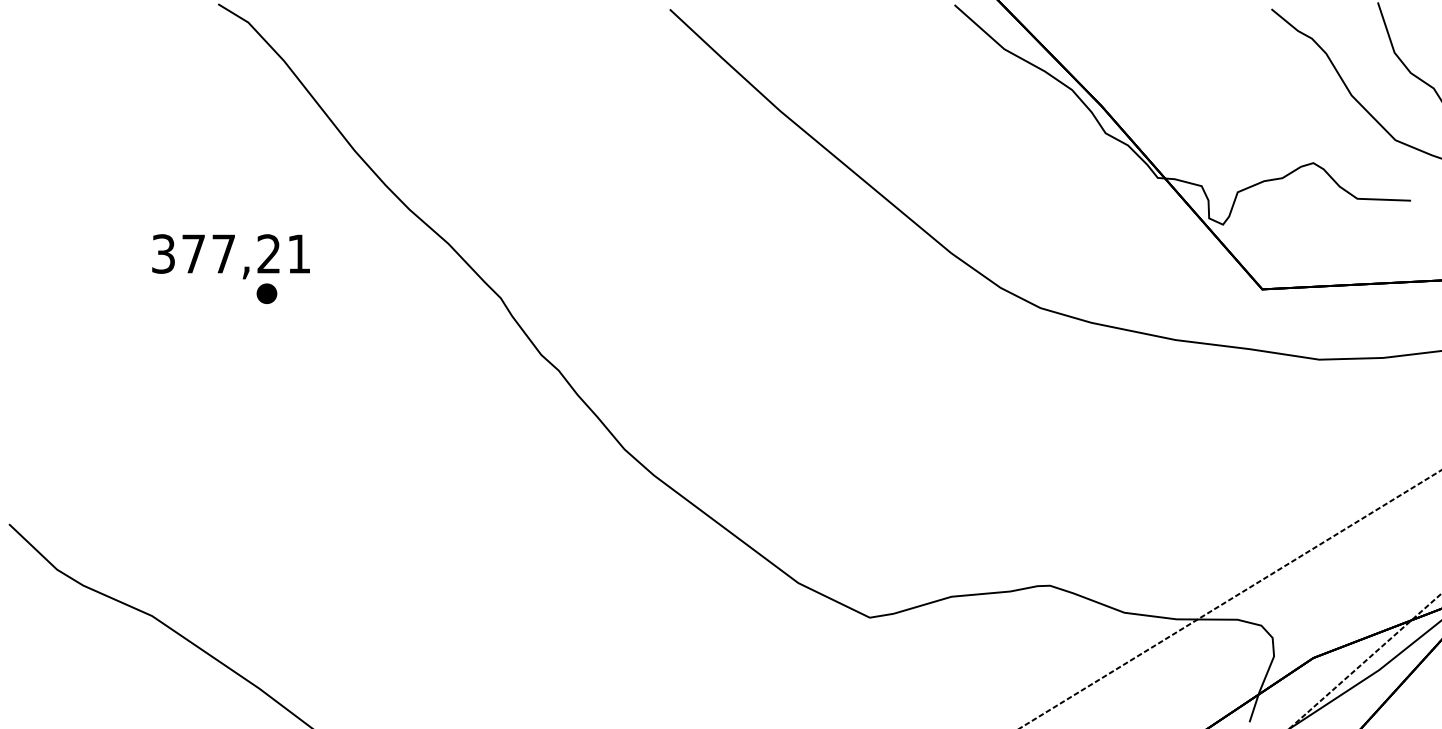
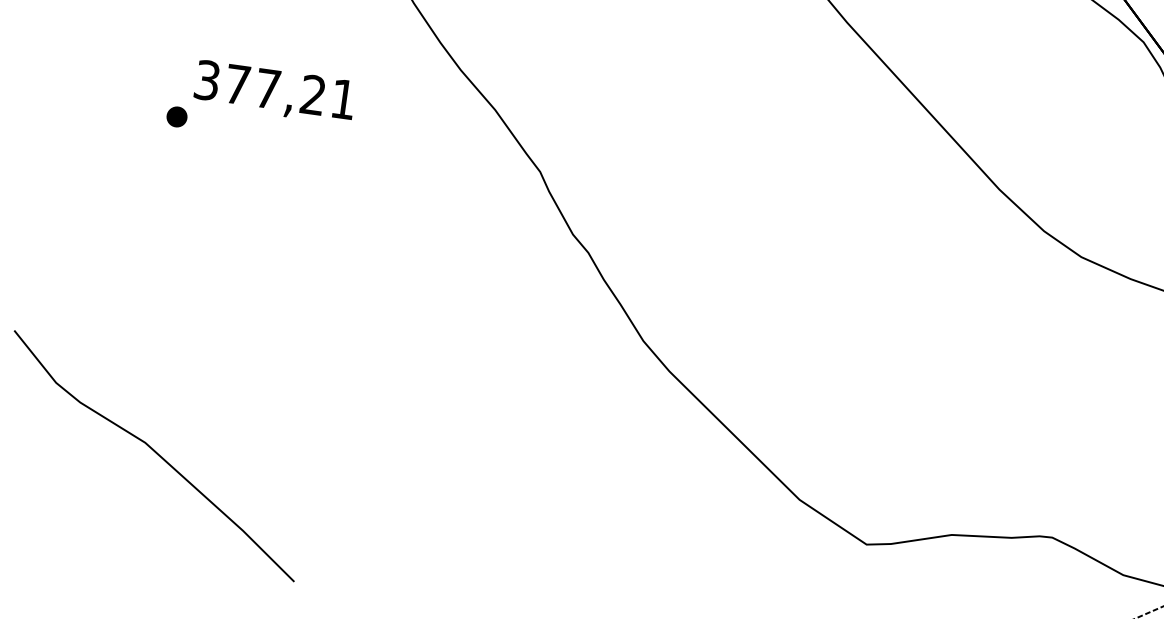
part: (266, 293) -> (176, 116), moved

